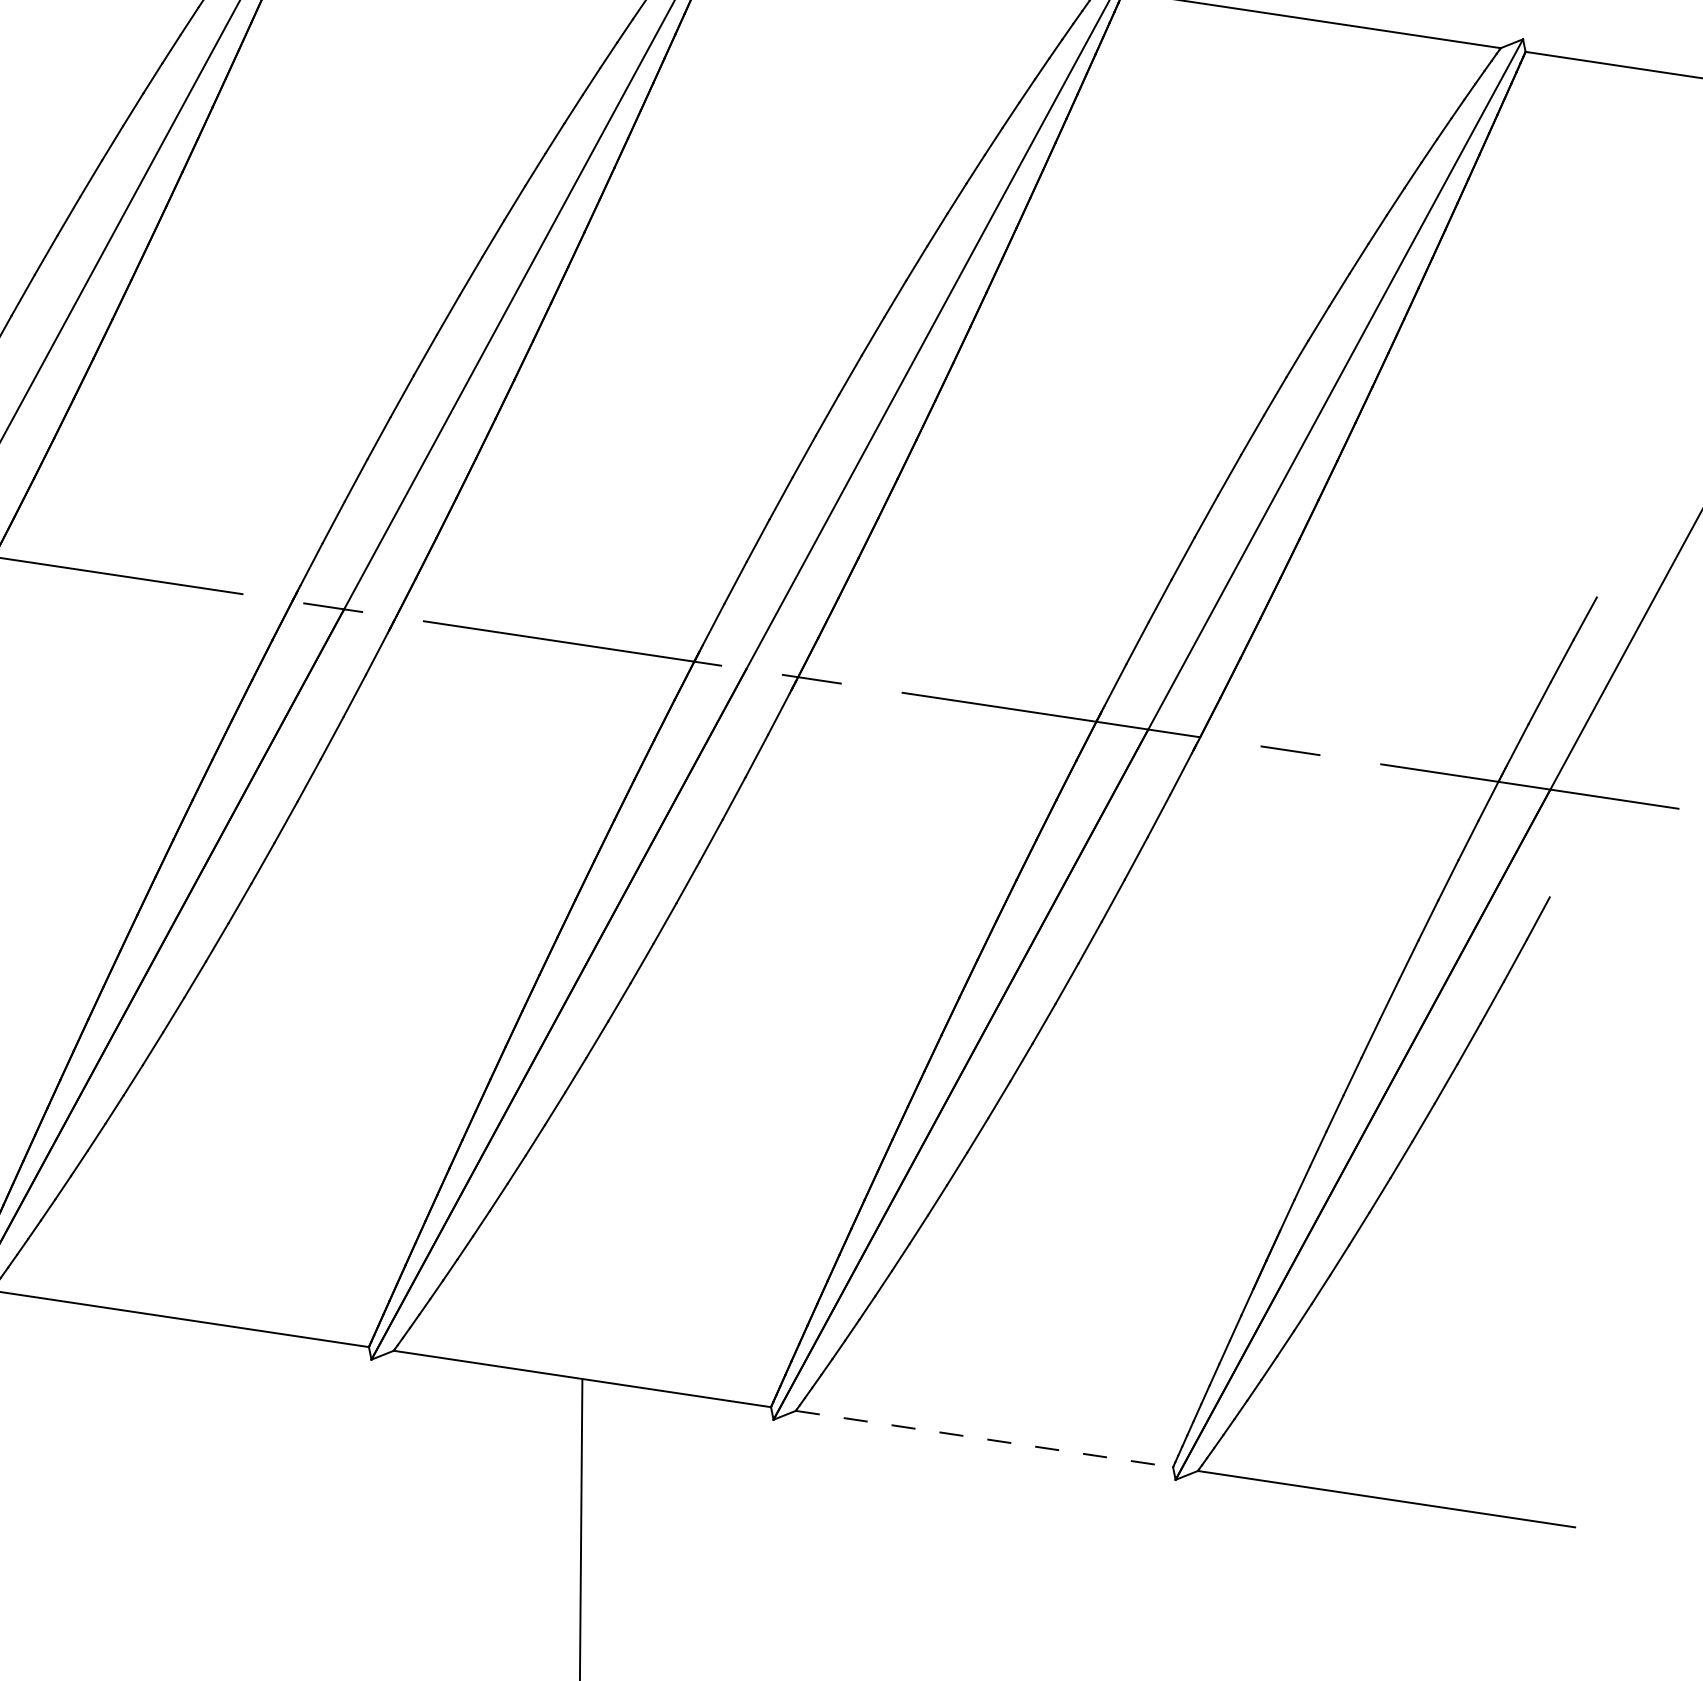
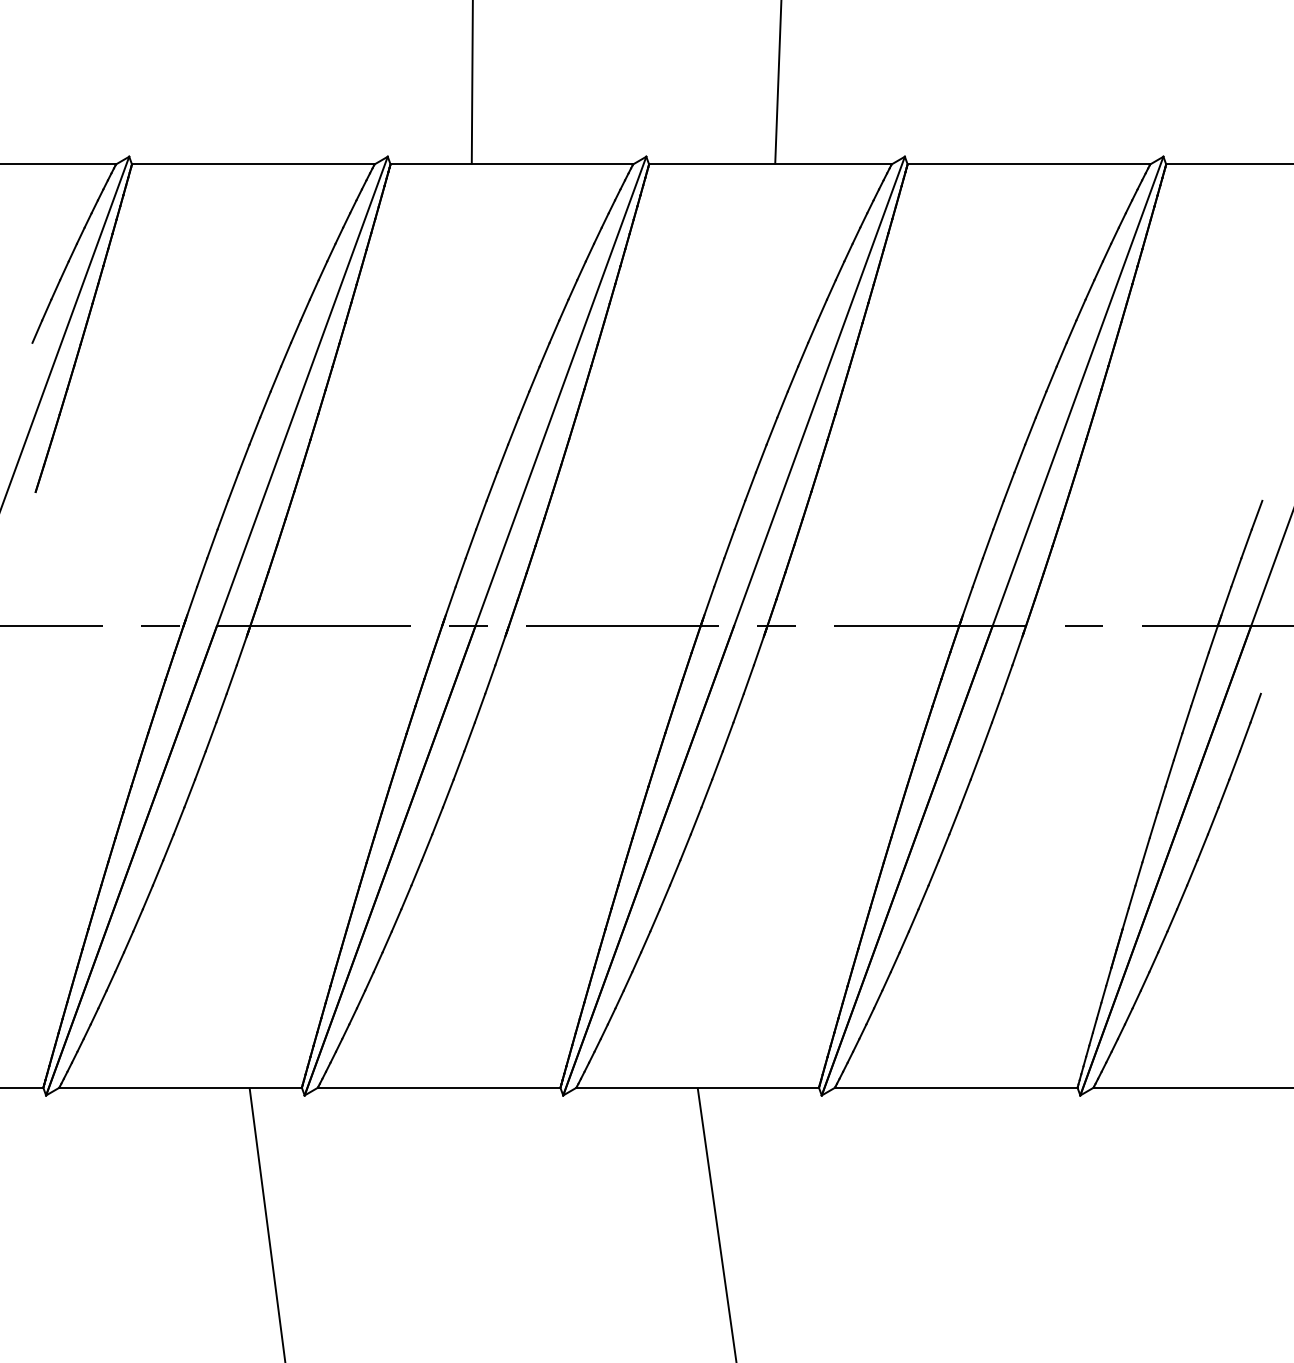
line: (984, 1438) -> (956, 1087), dashed -> solid

